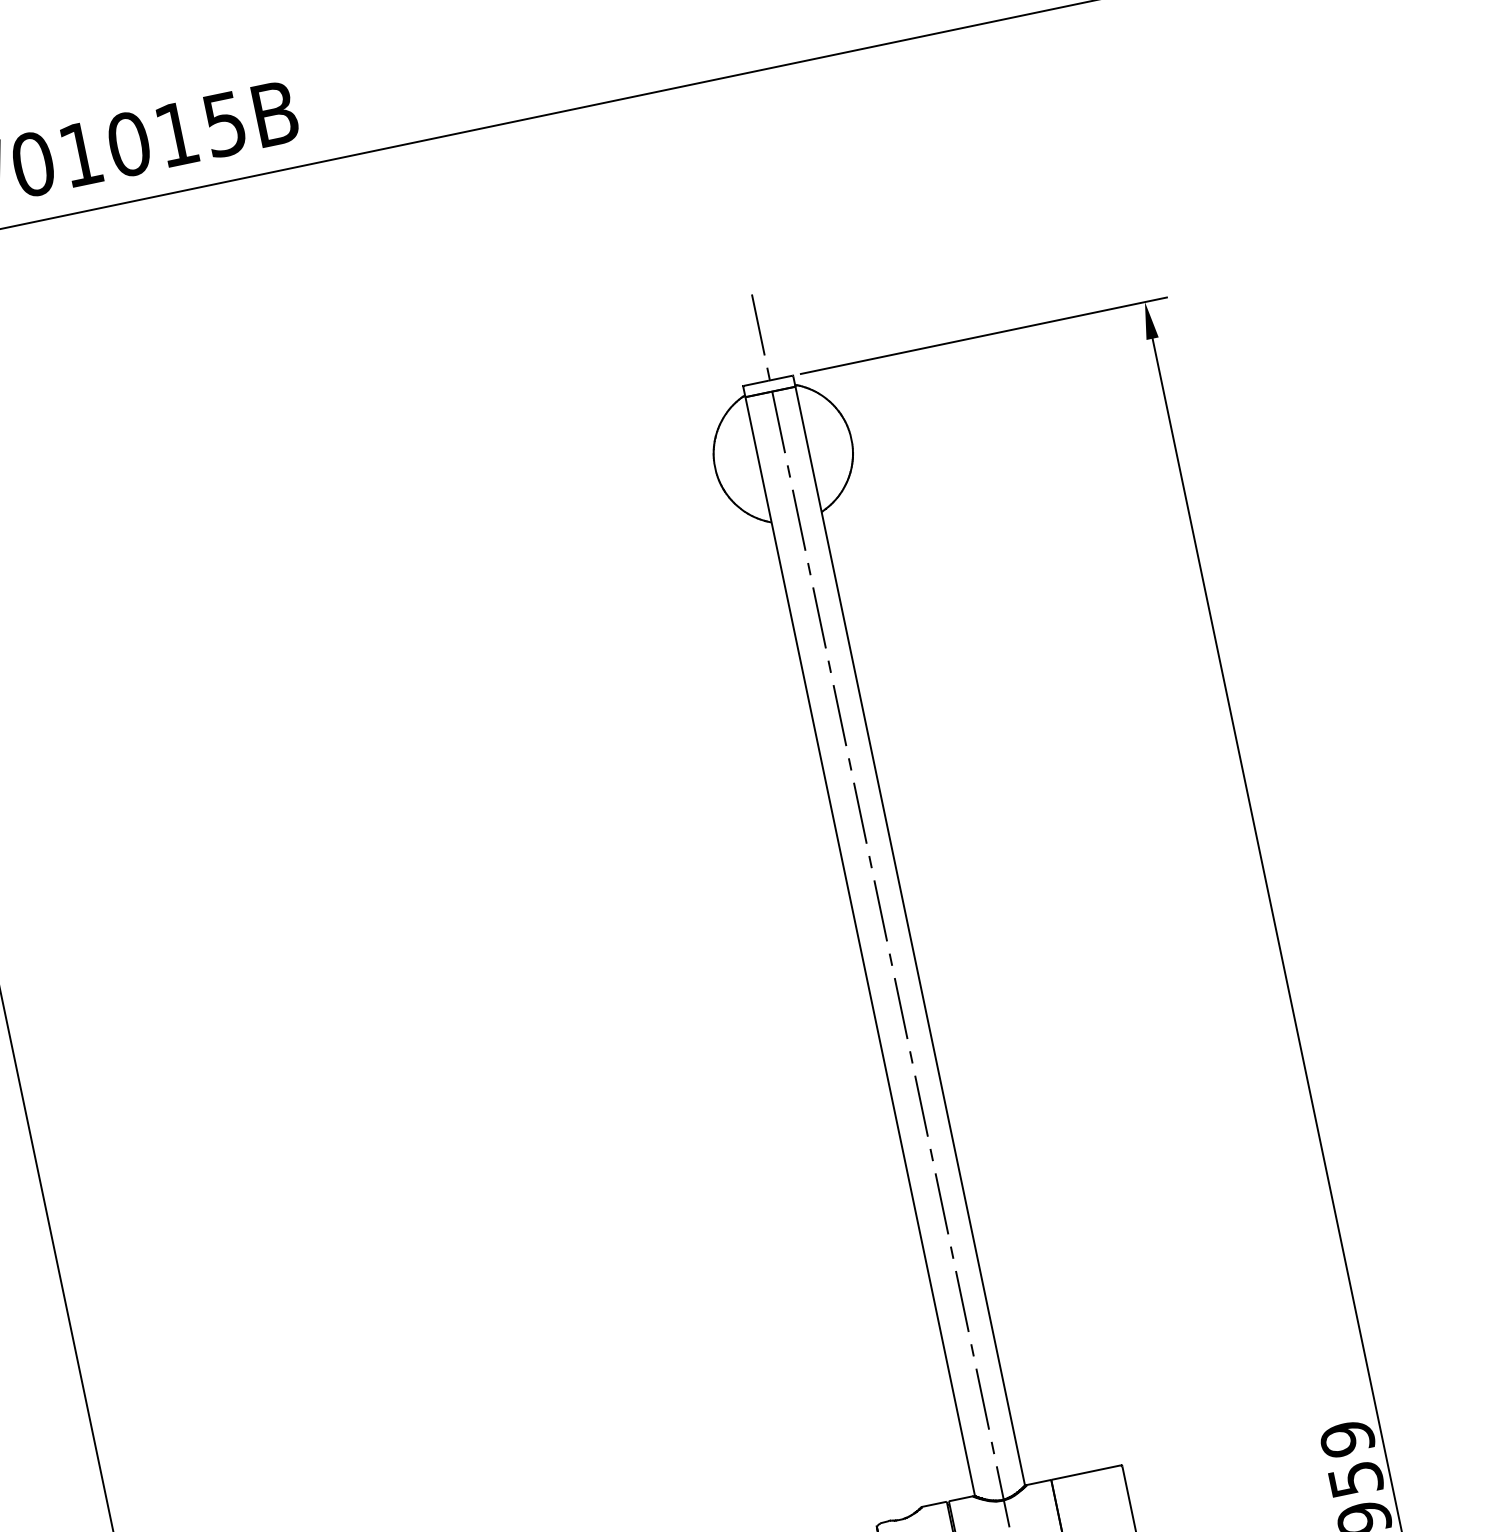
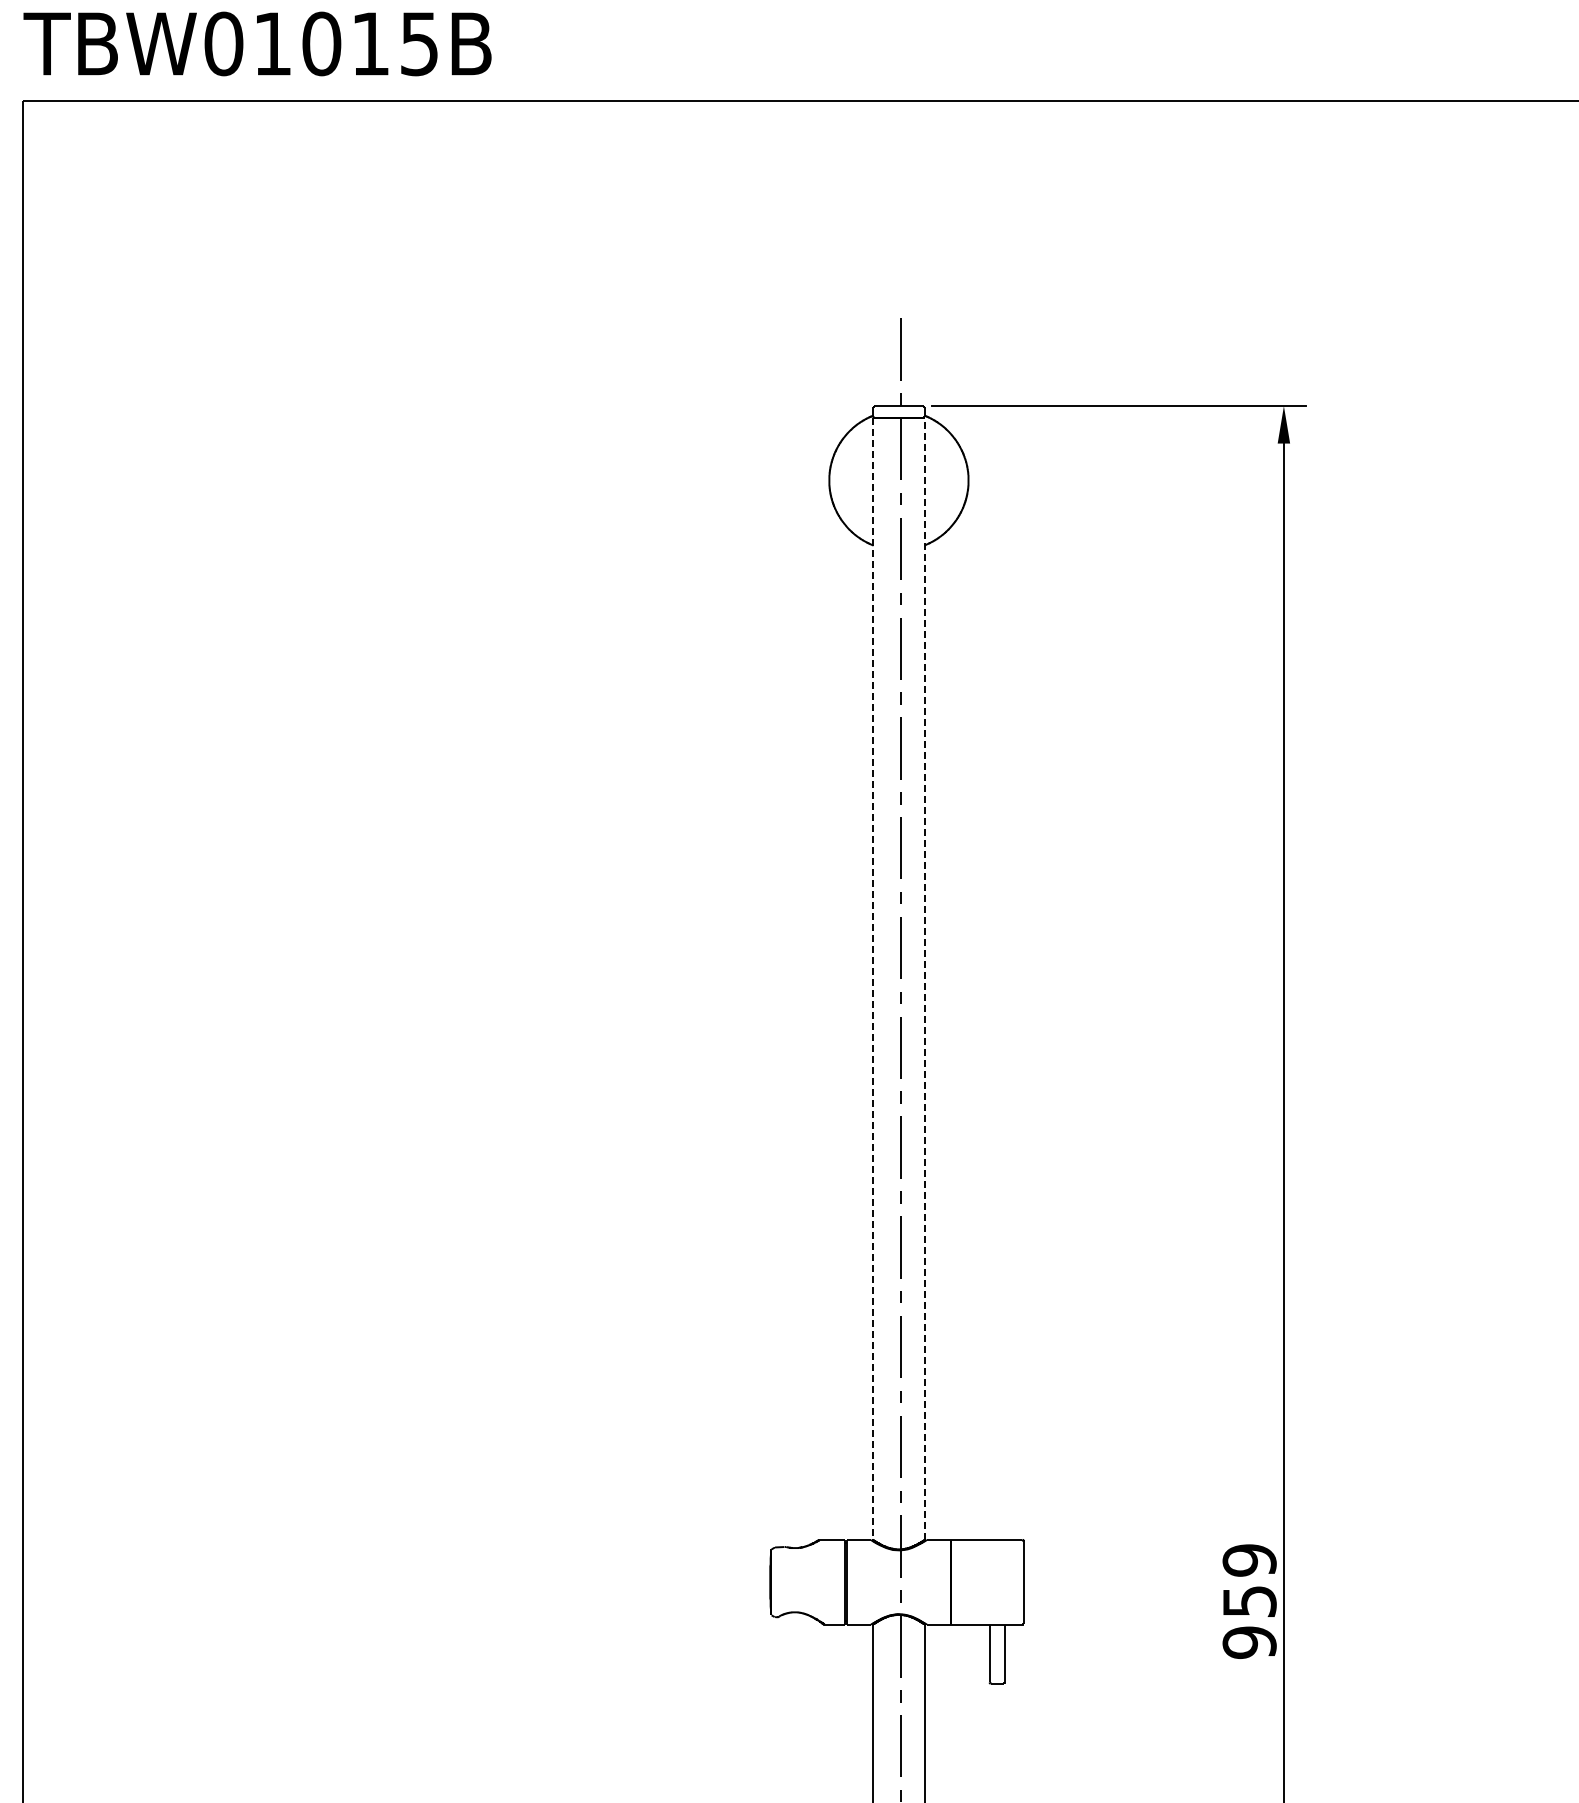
line: (910, 935) -> (924, 978), solid -> dashed
line: (860, 947) -> (873, 979), solid -> dashed

